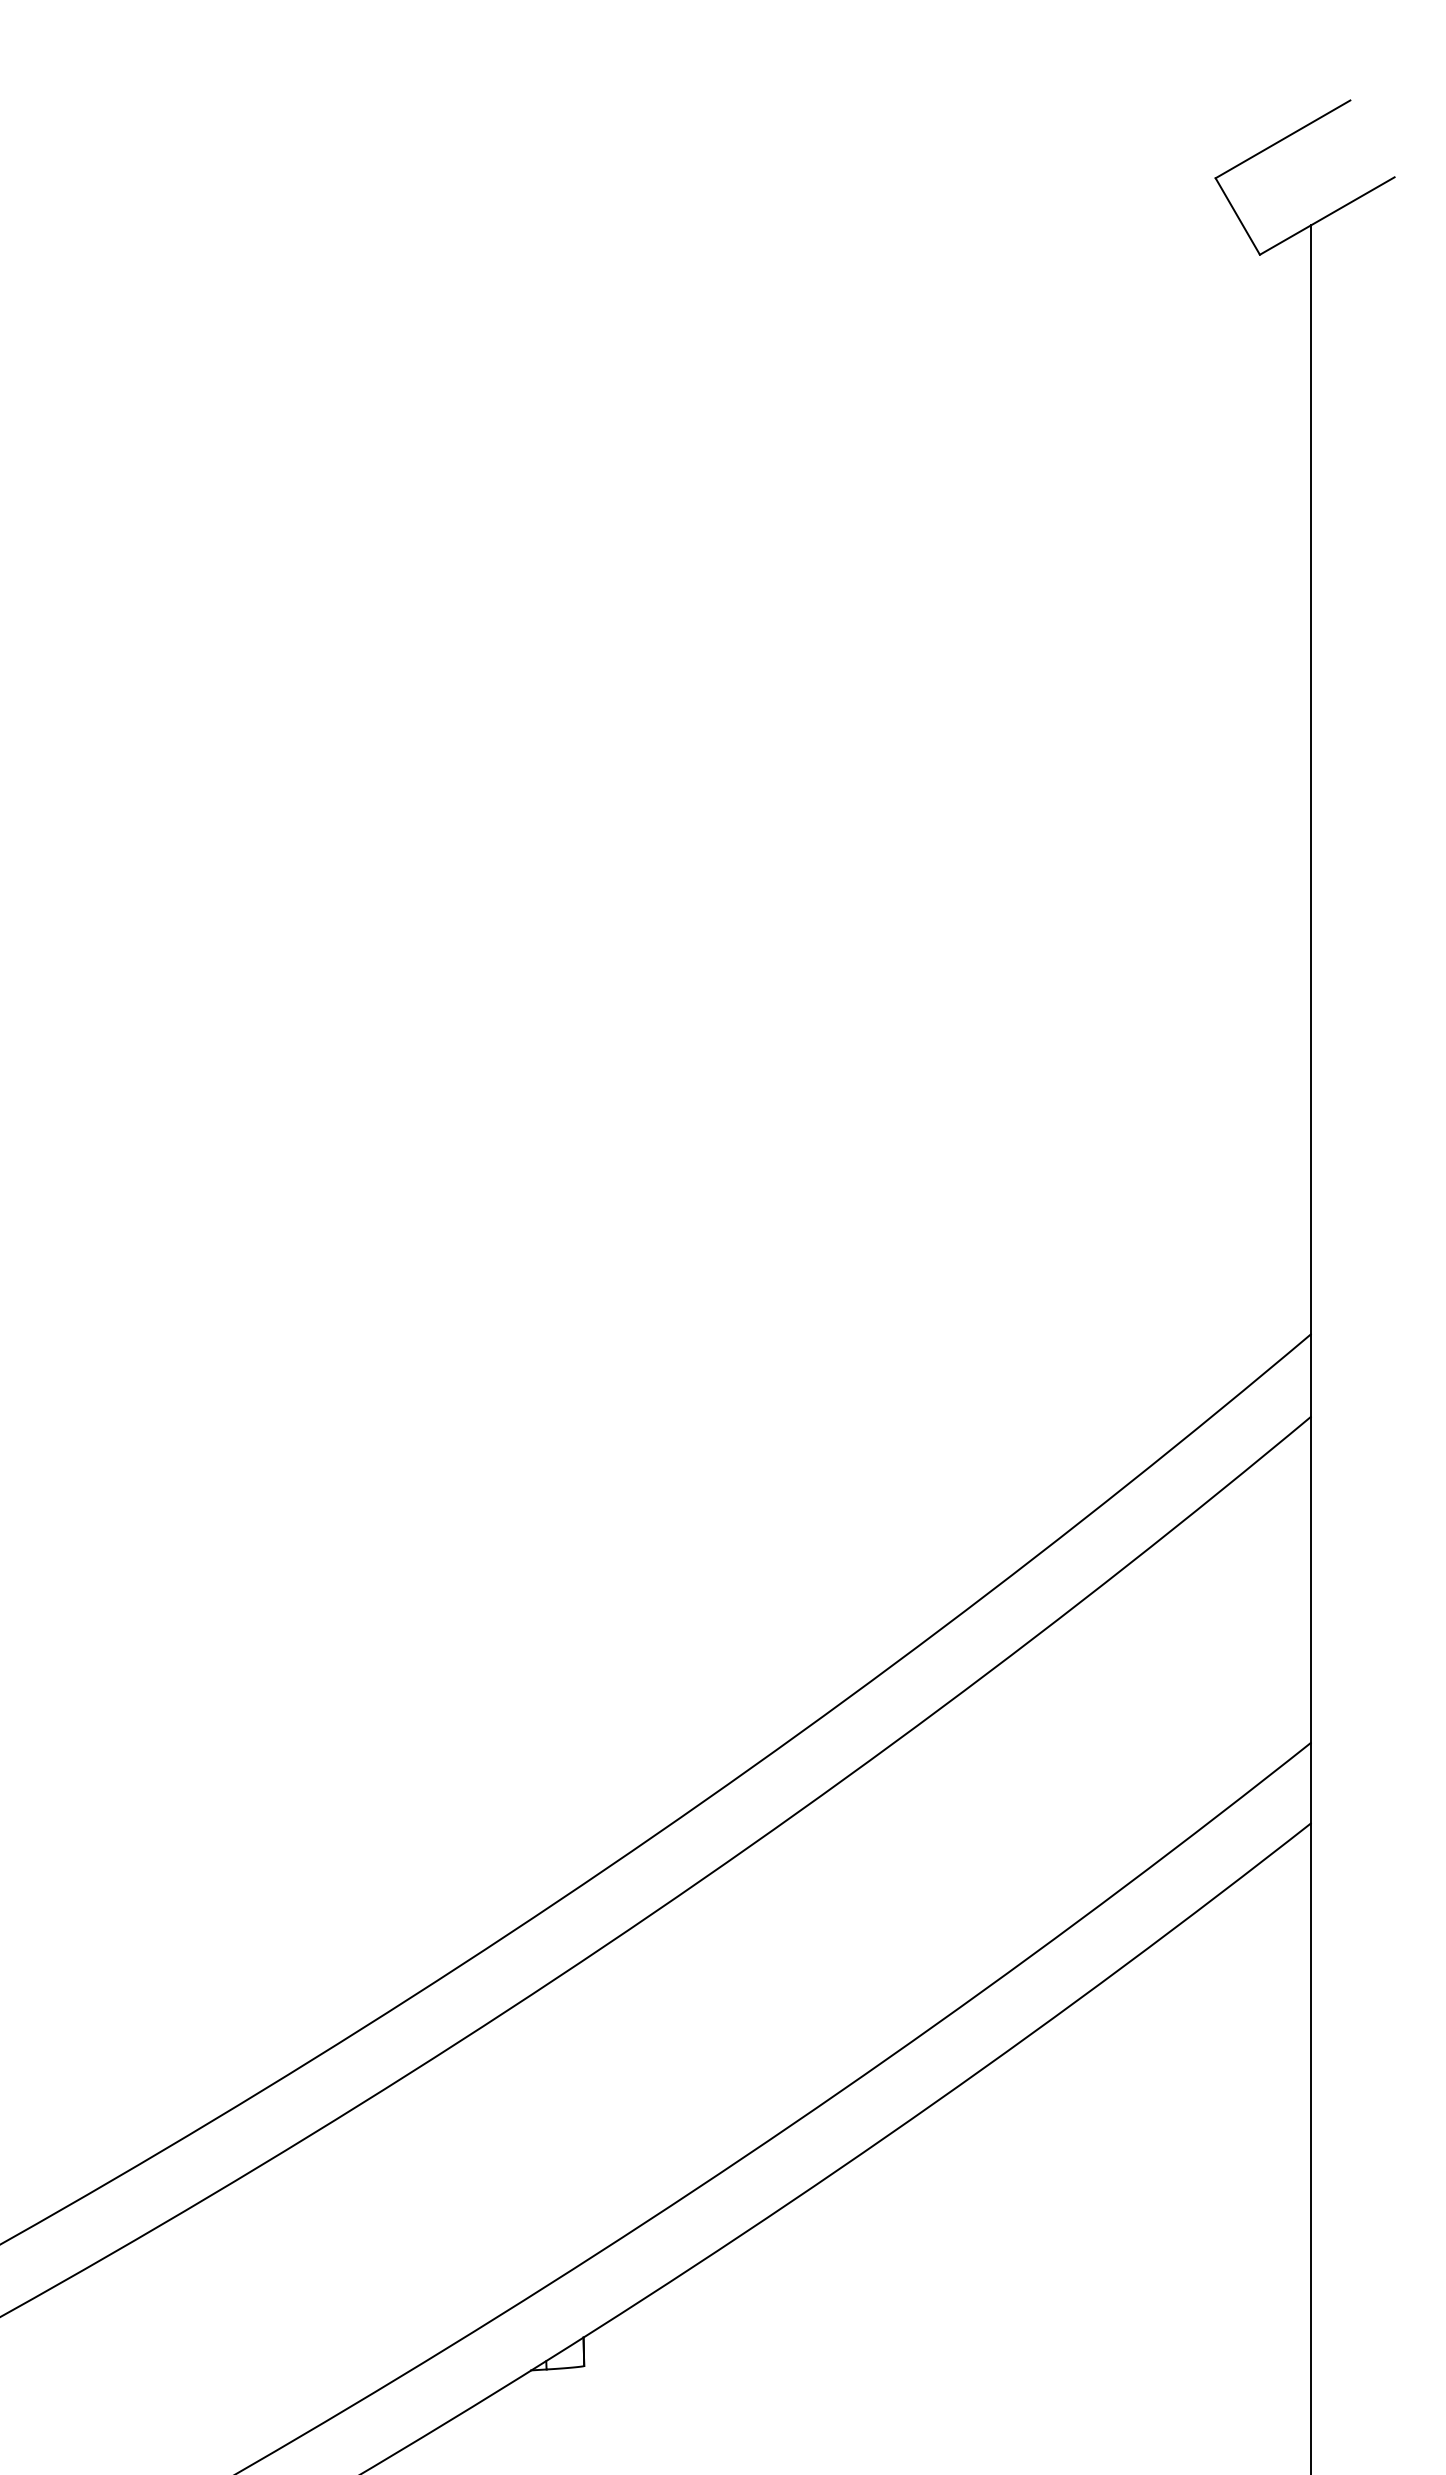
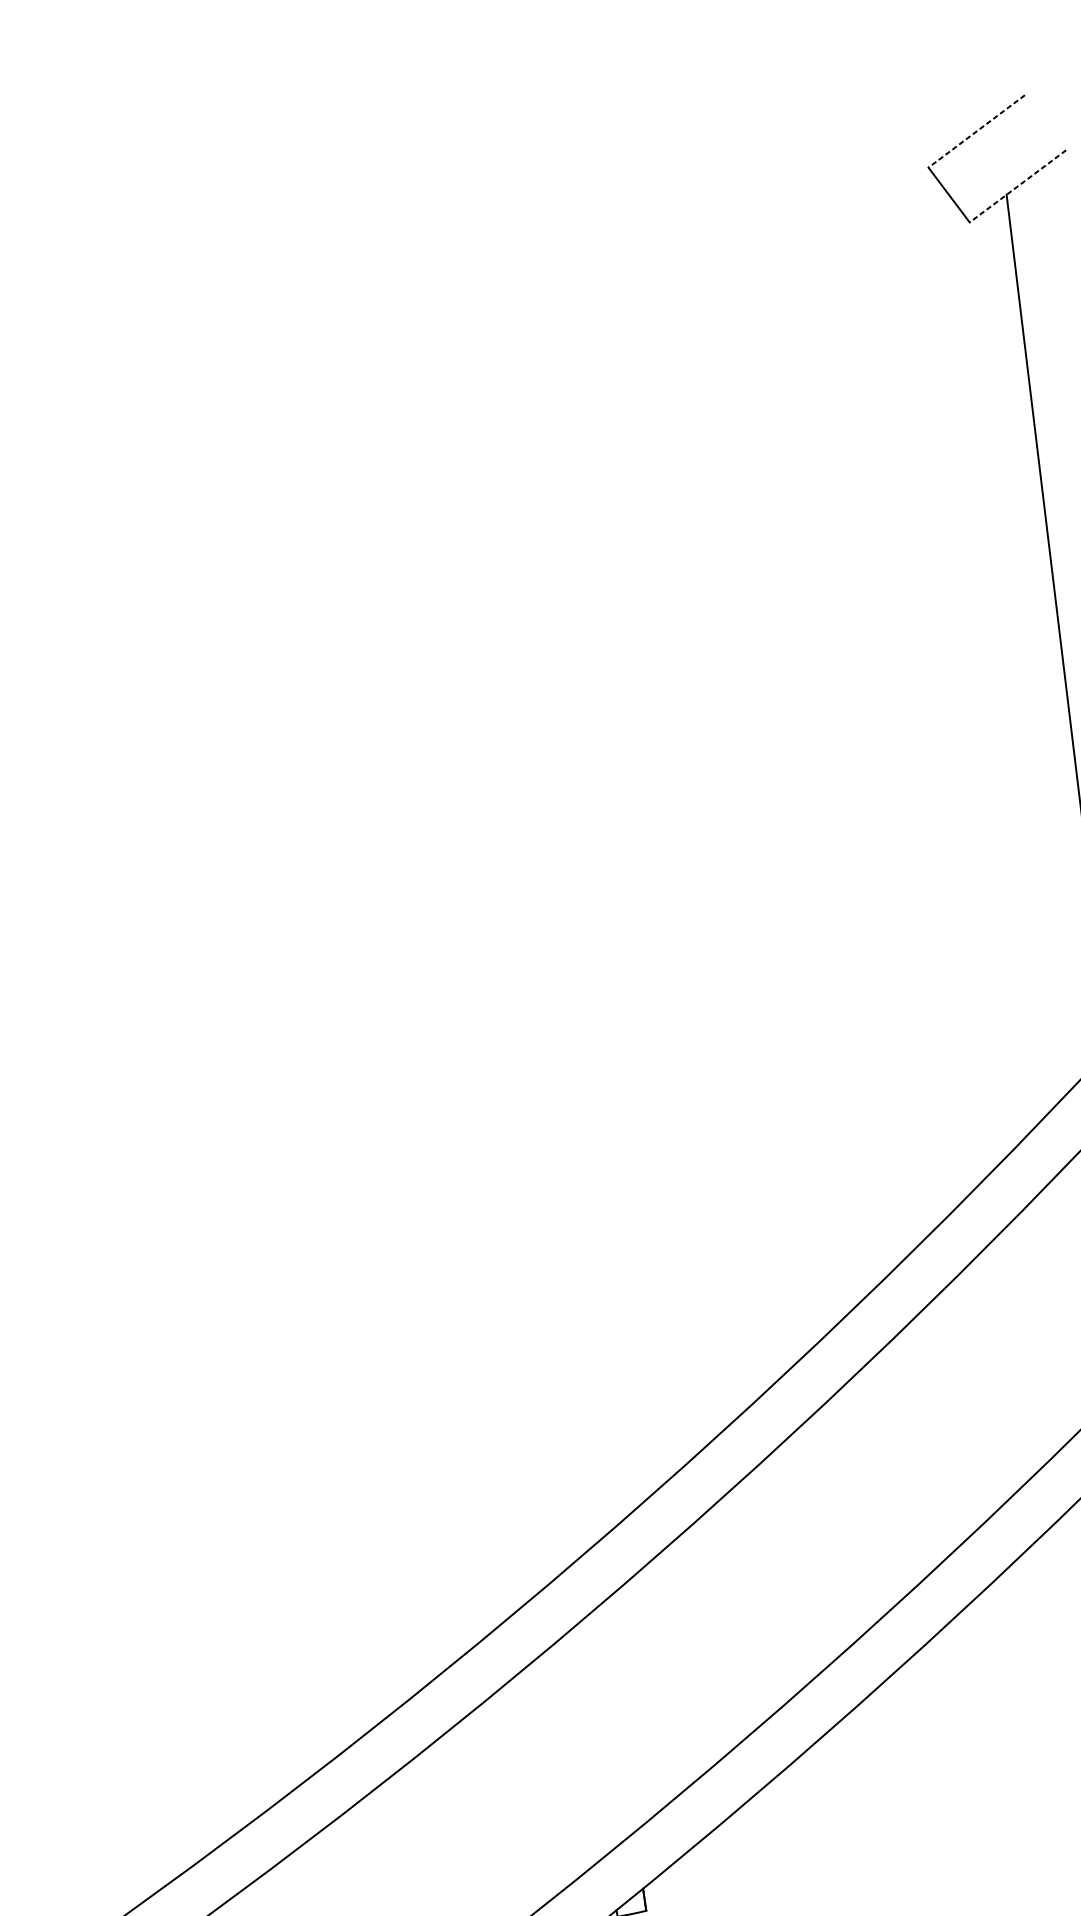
line: (1283, 139) -> (977, 131), solid -> dashed
line: (1327, 216) -> (1018, 186), solid -> dashed

